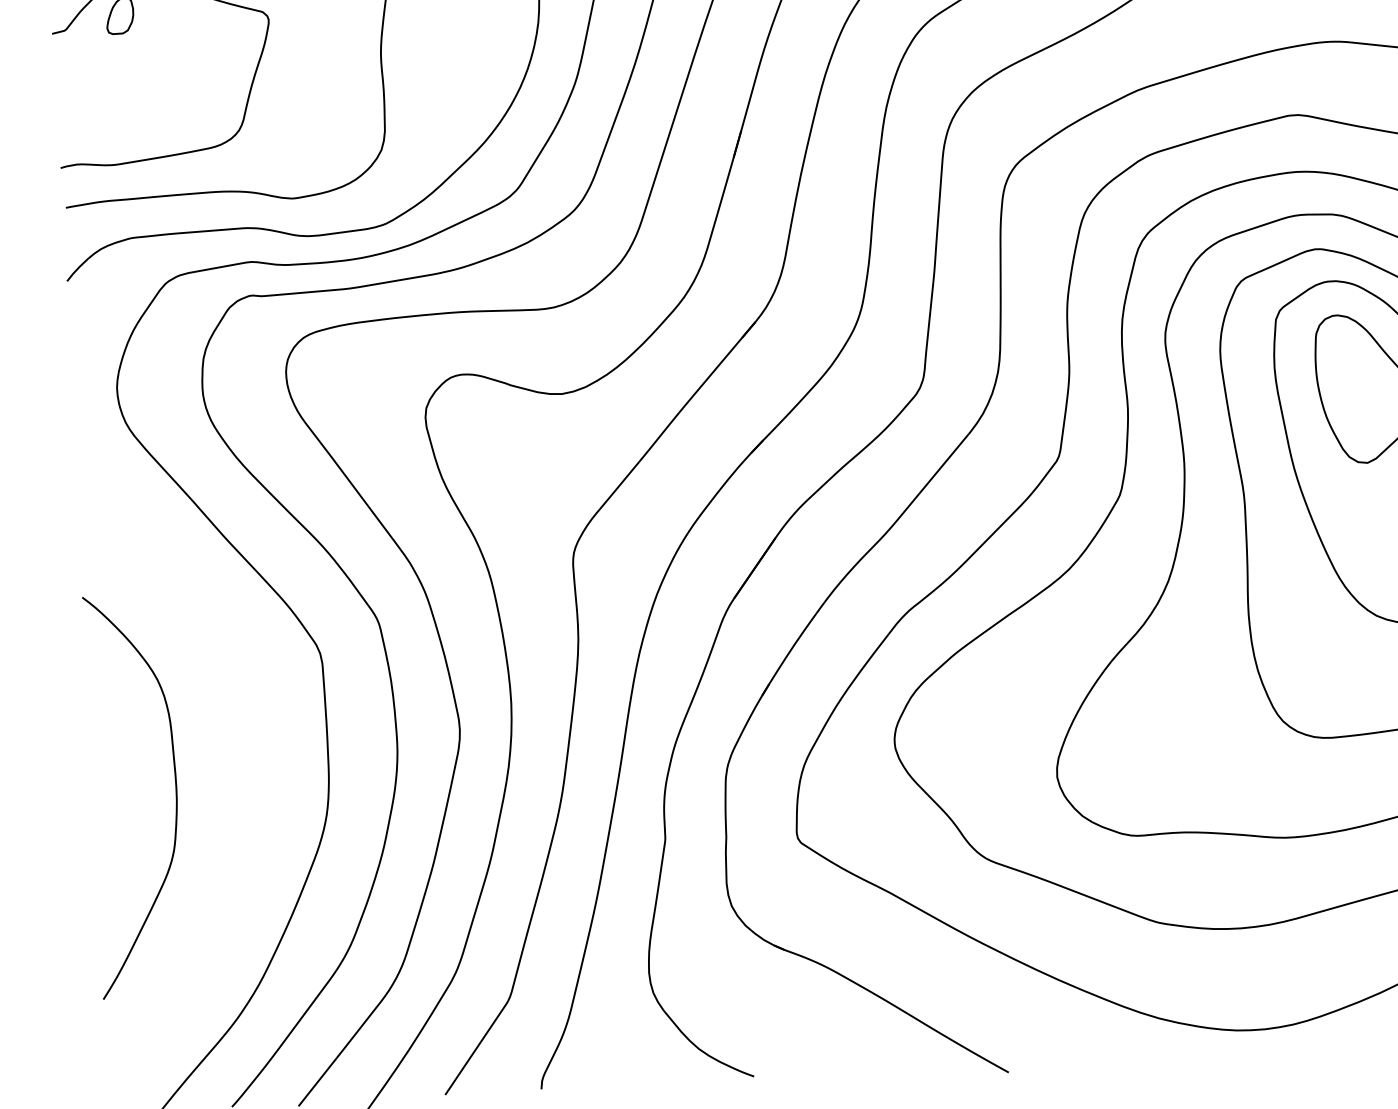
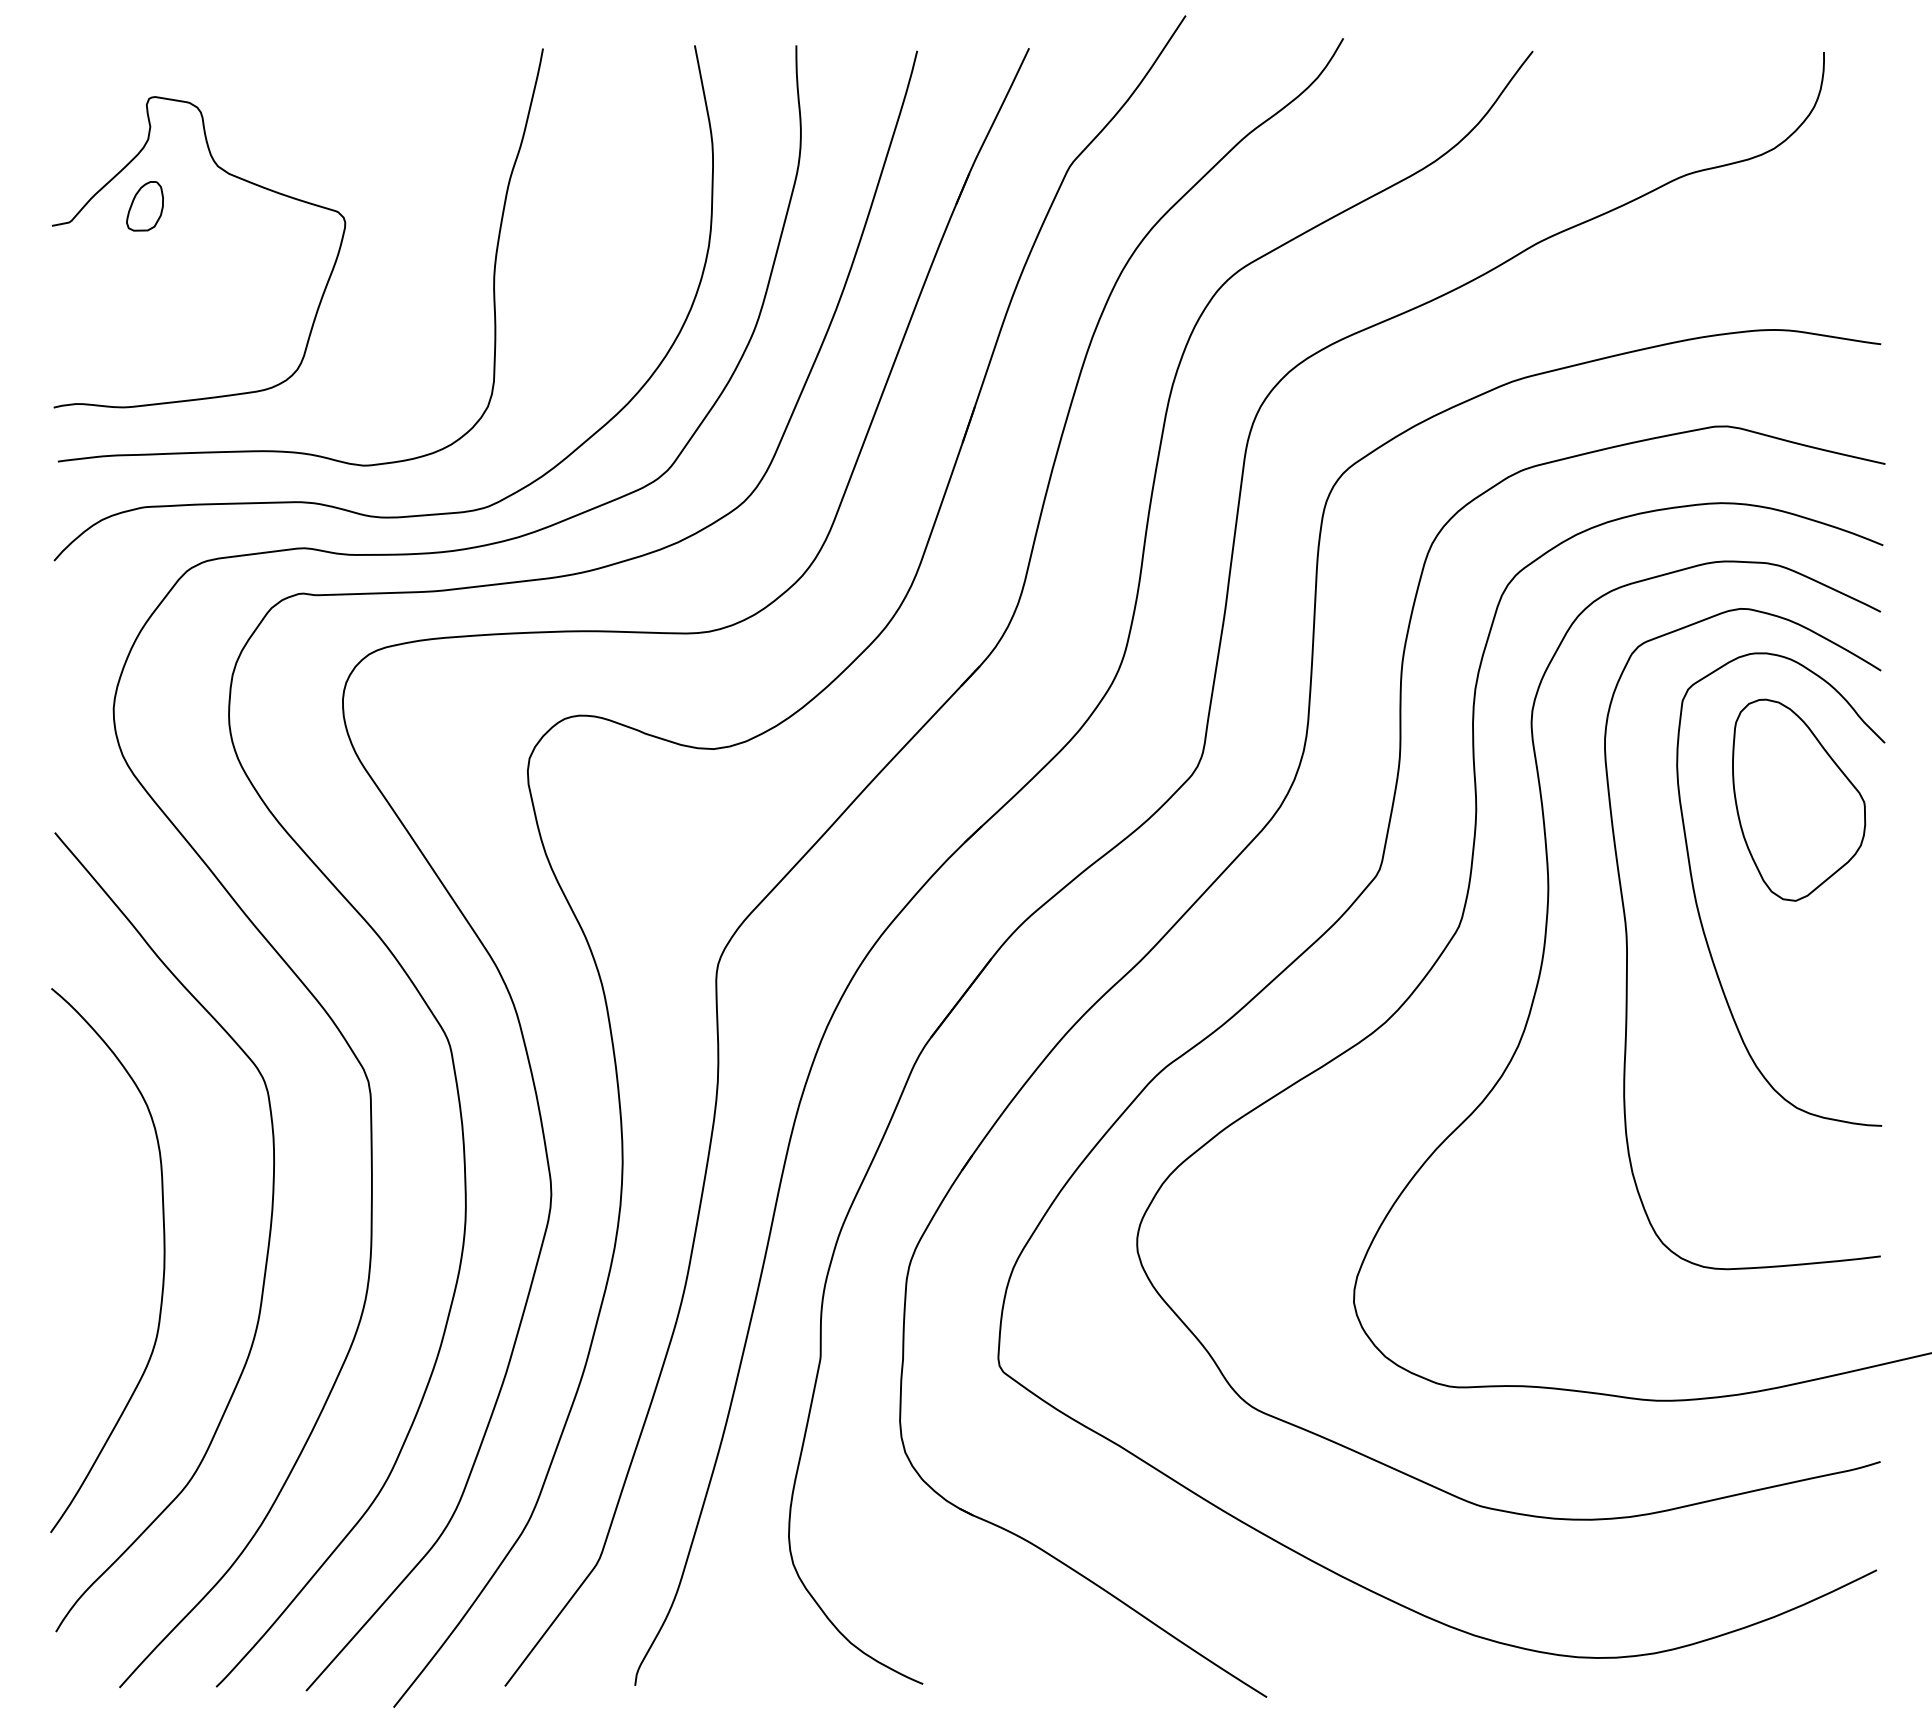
curve: (252, 778) -> (267, 1245), added

